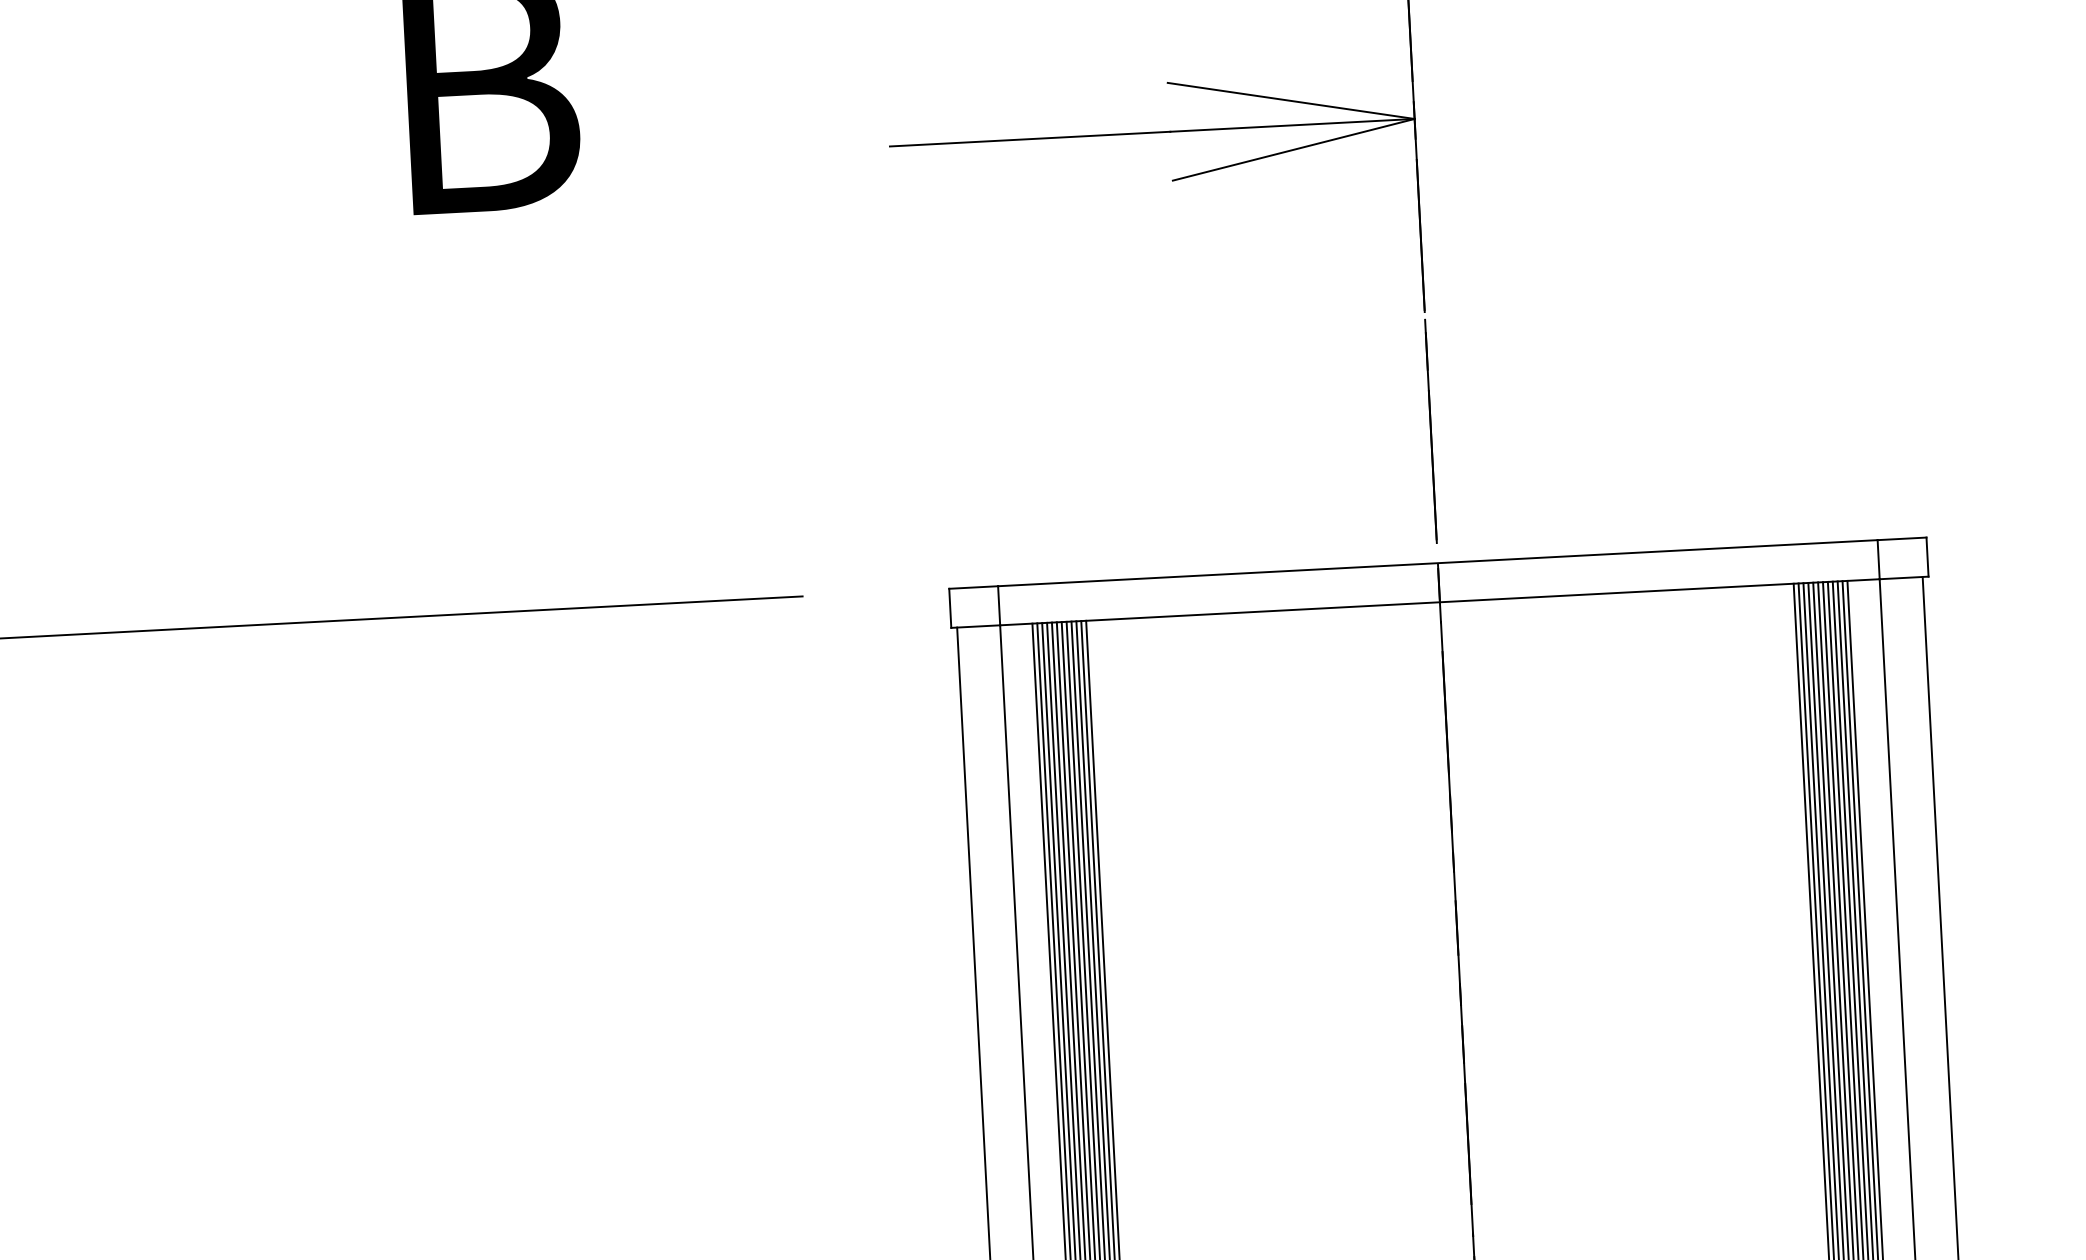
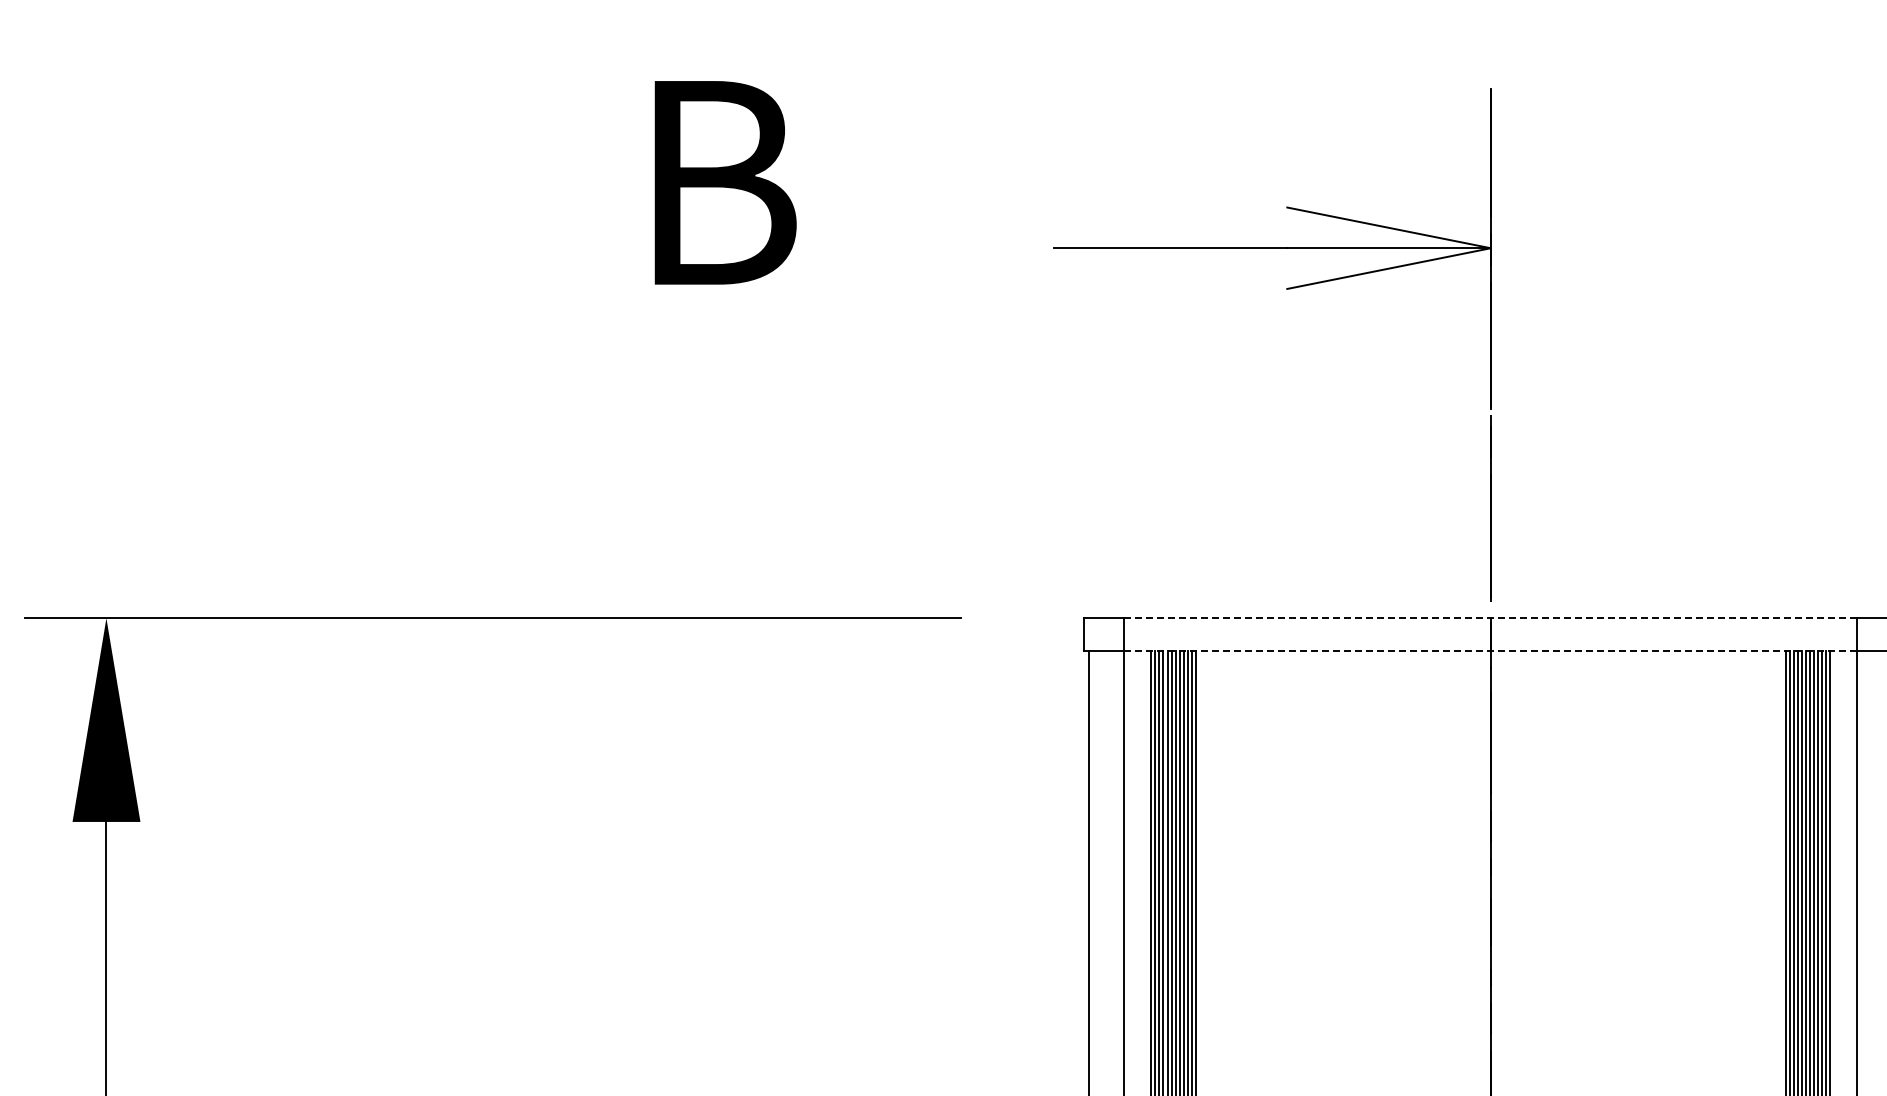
line: (1437, 563) -> (1490, 618), solid -> dashed
line: (1439, 601) -> (1490, 650), solid -> dashed

